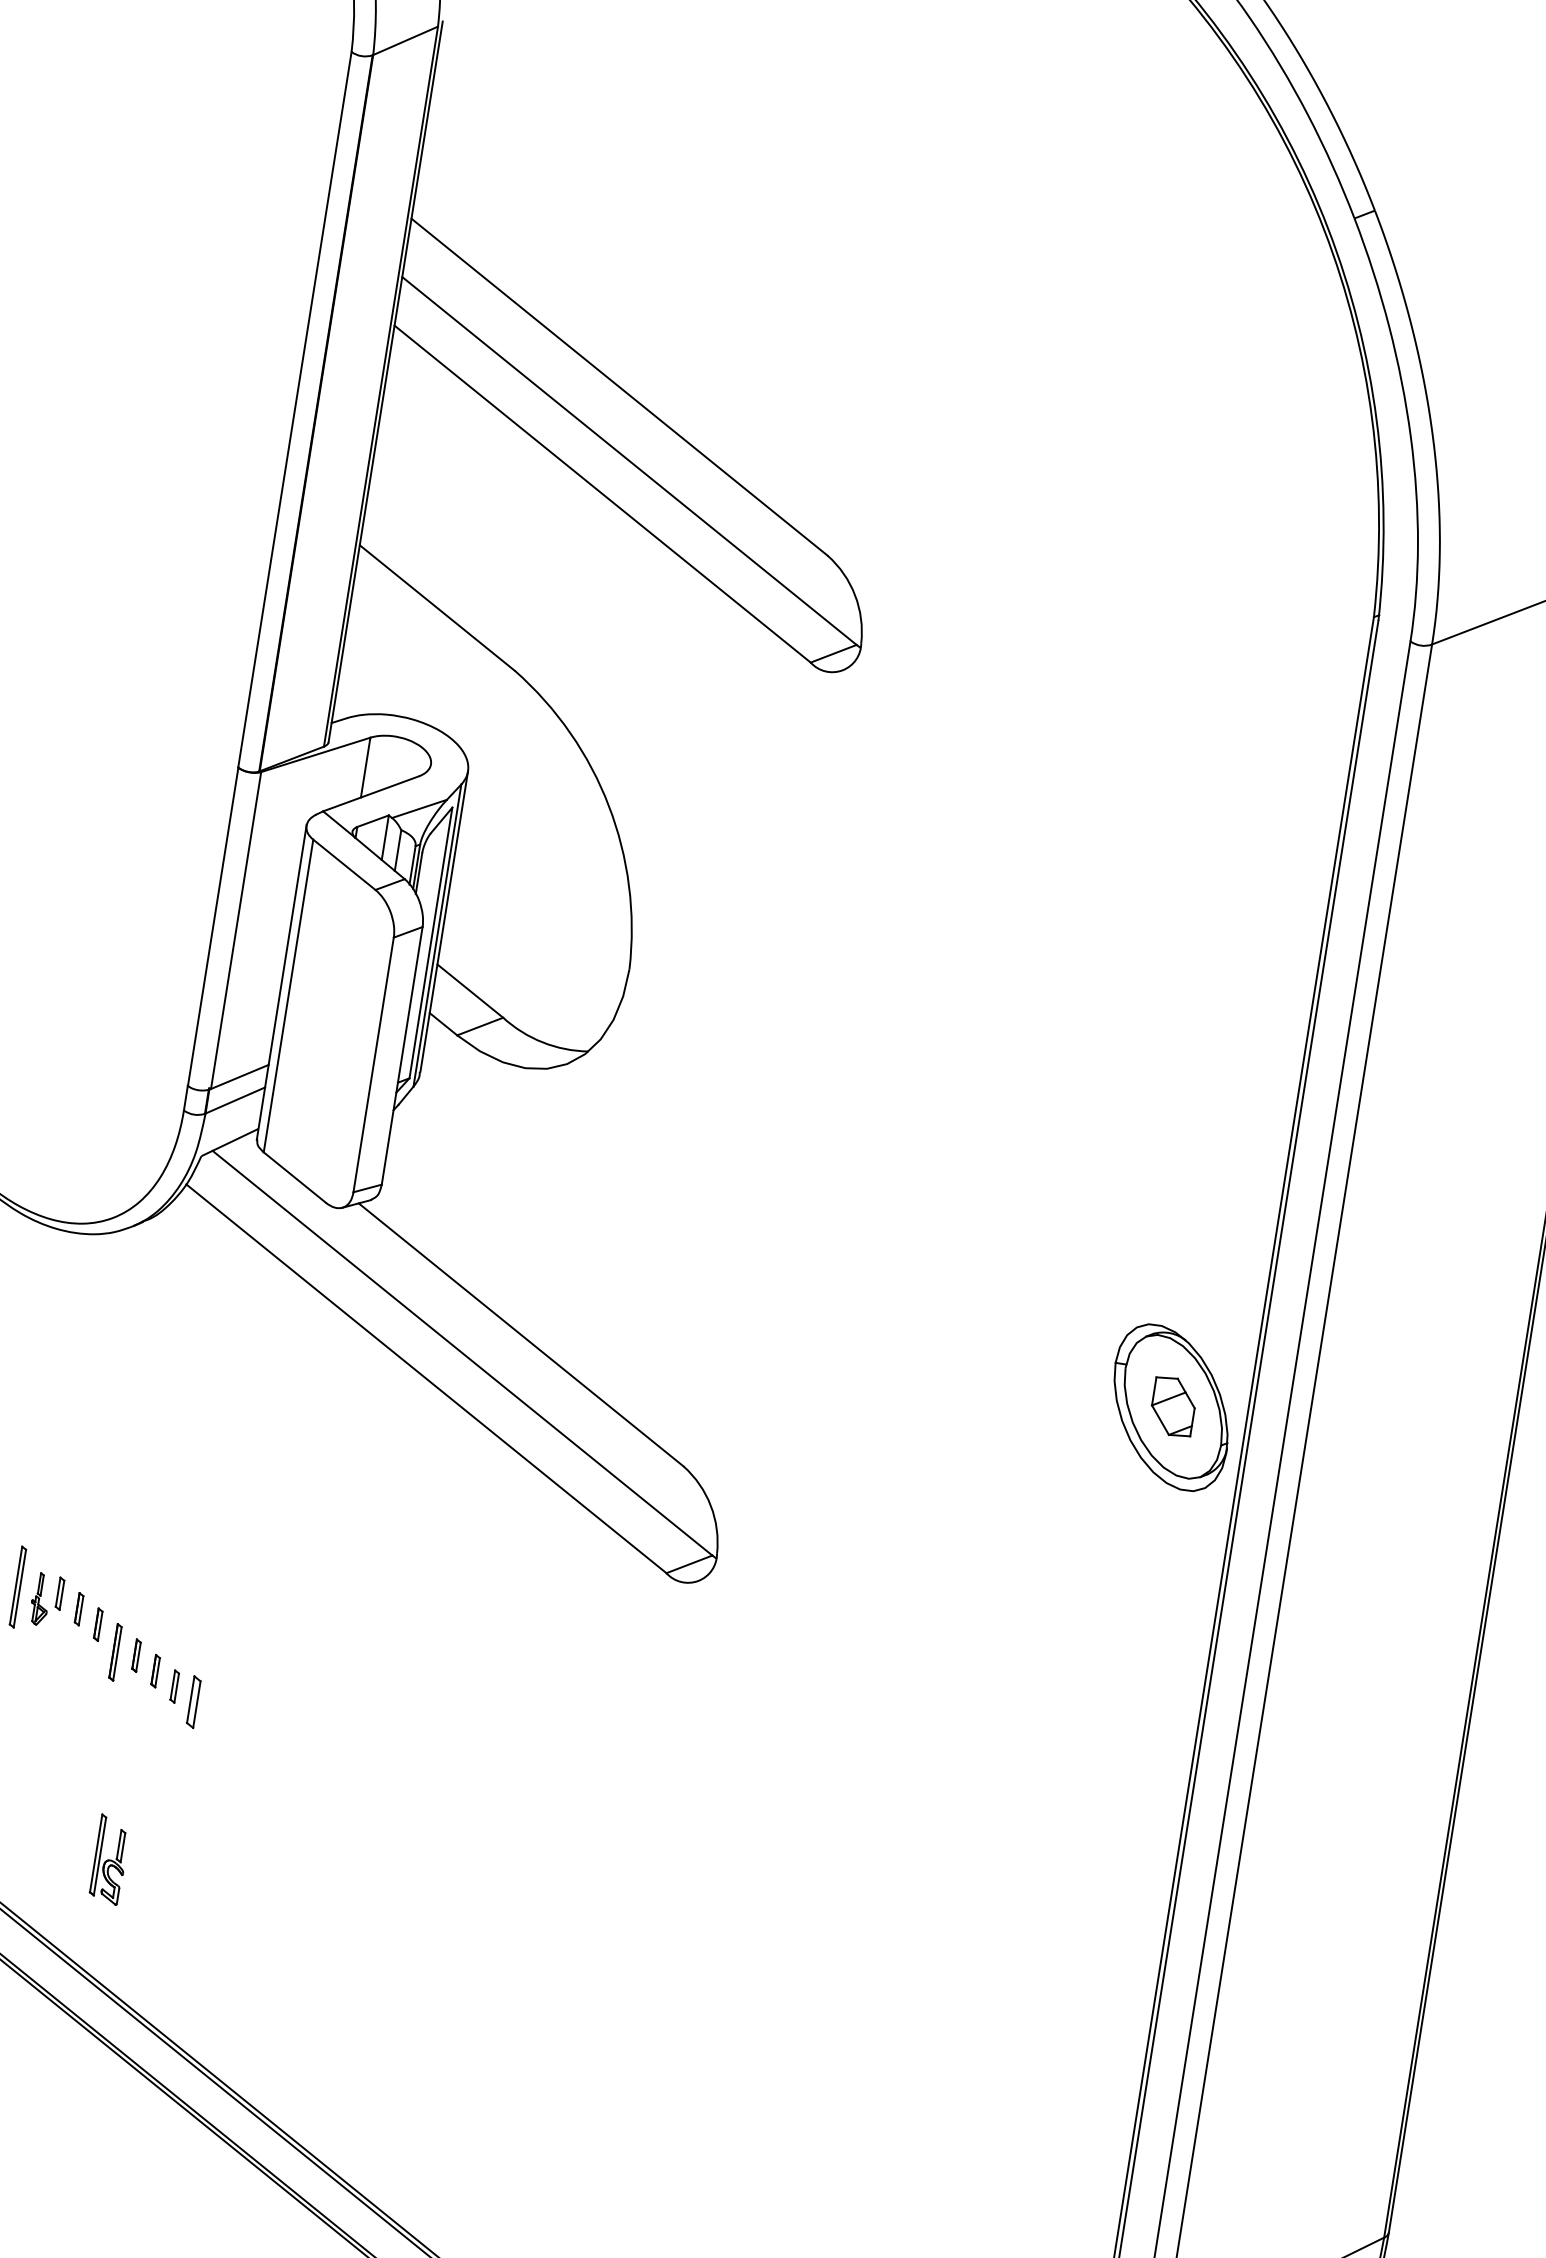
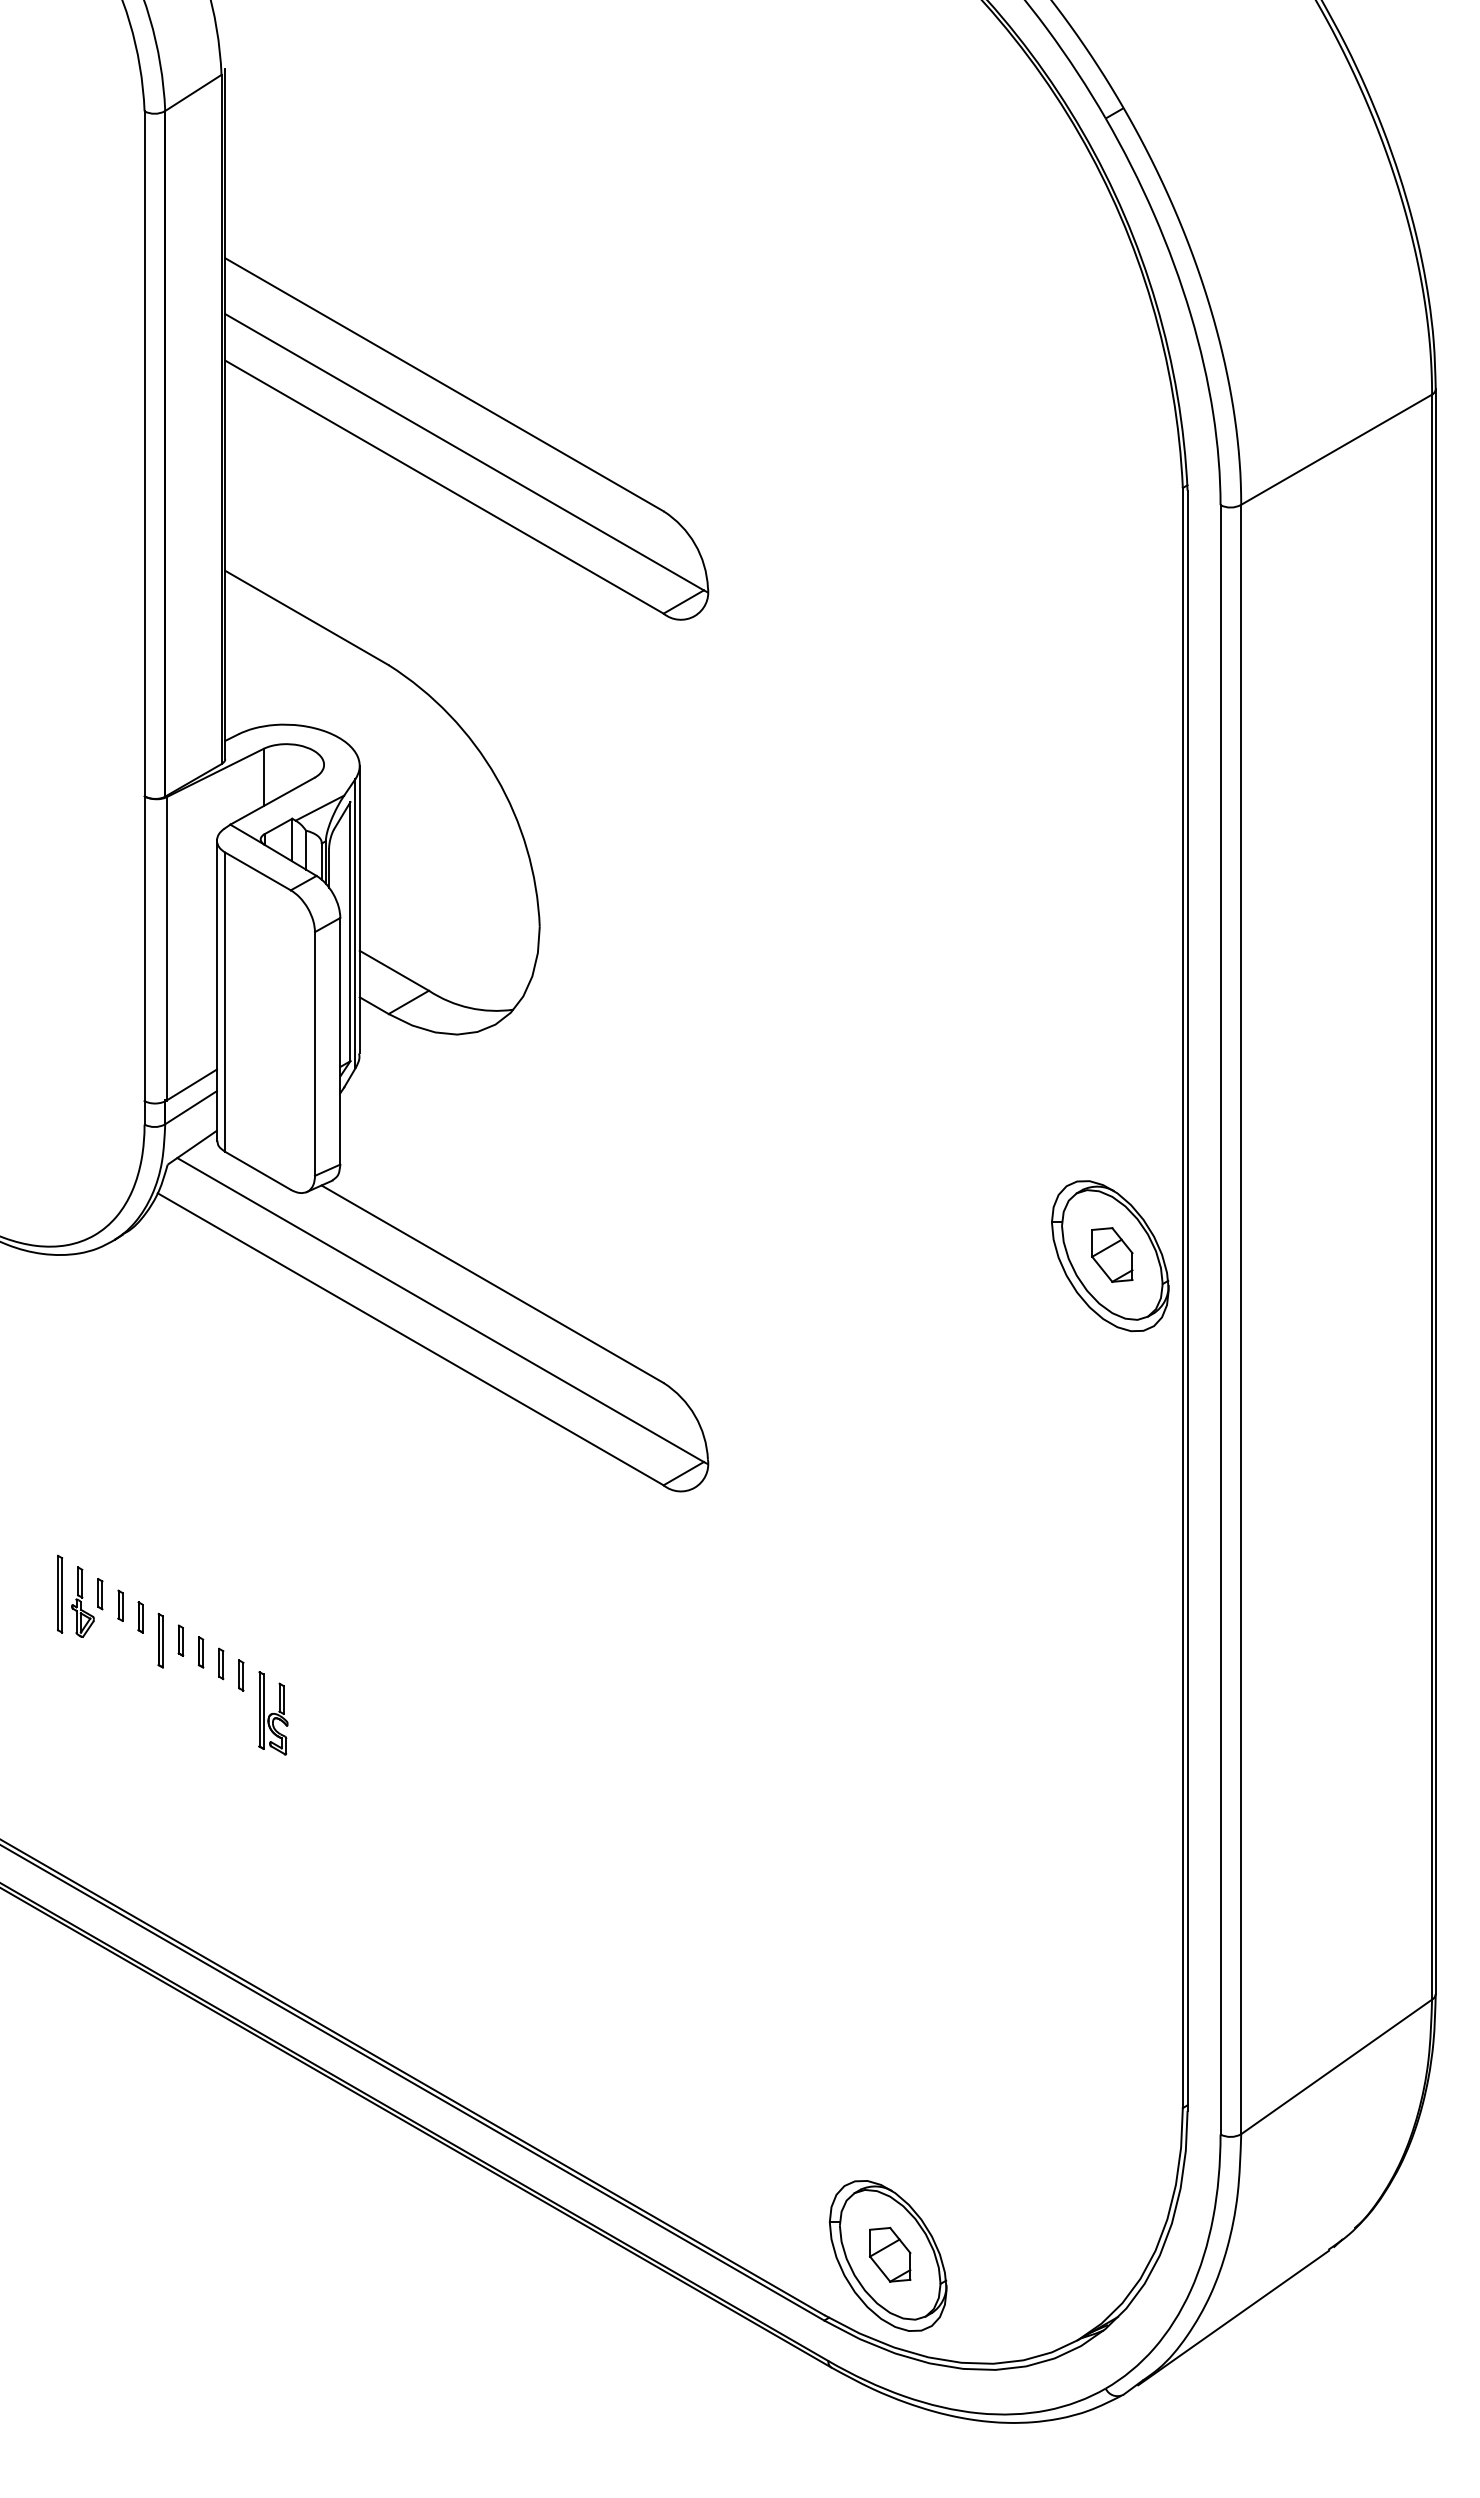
part: (40, 1598) -> (82, 1601), size x1.43
part: (194, 1702) -> (241, 1675), size x0.62
part: (110, 1860) -> (273, 1713), moved

